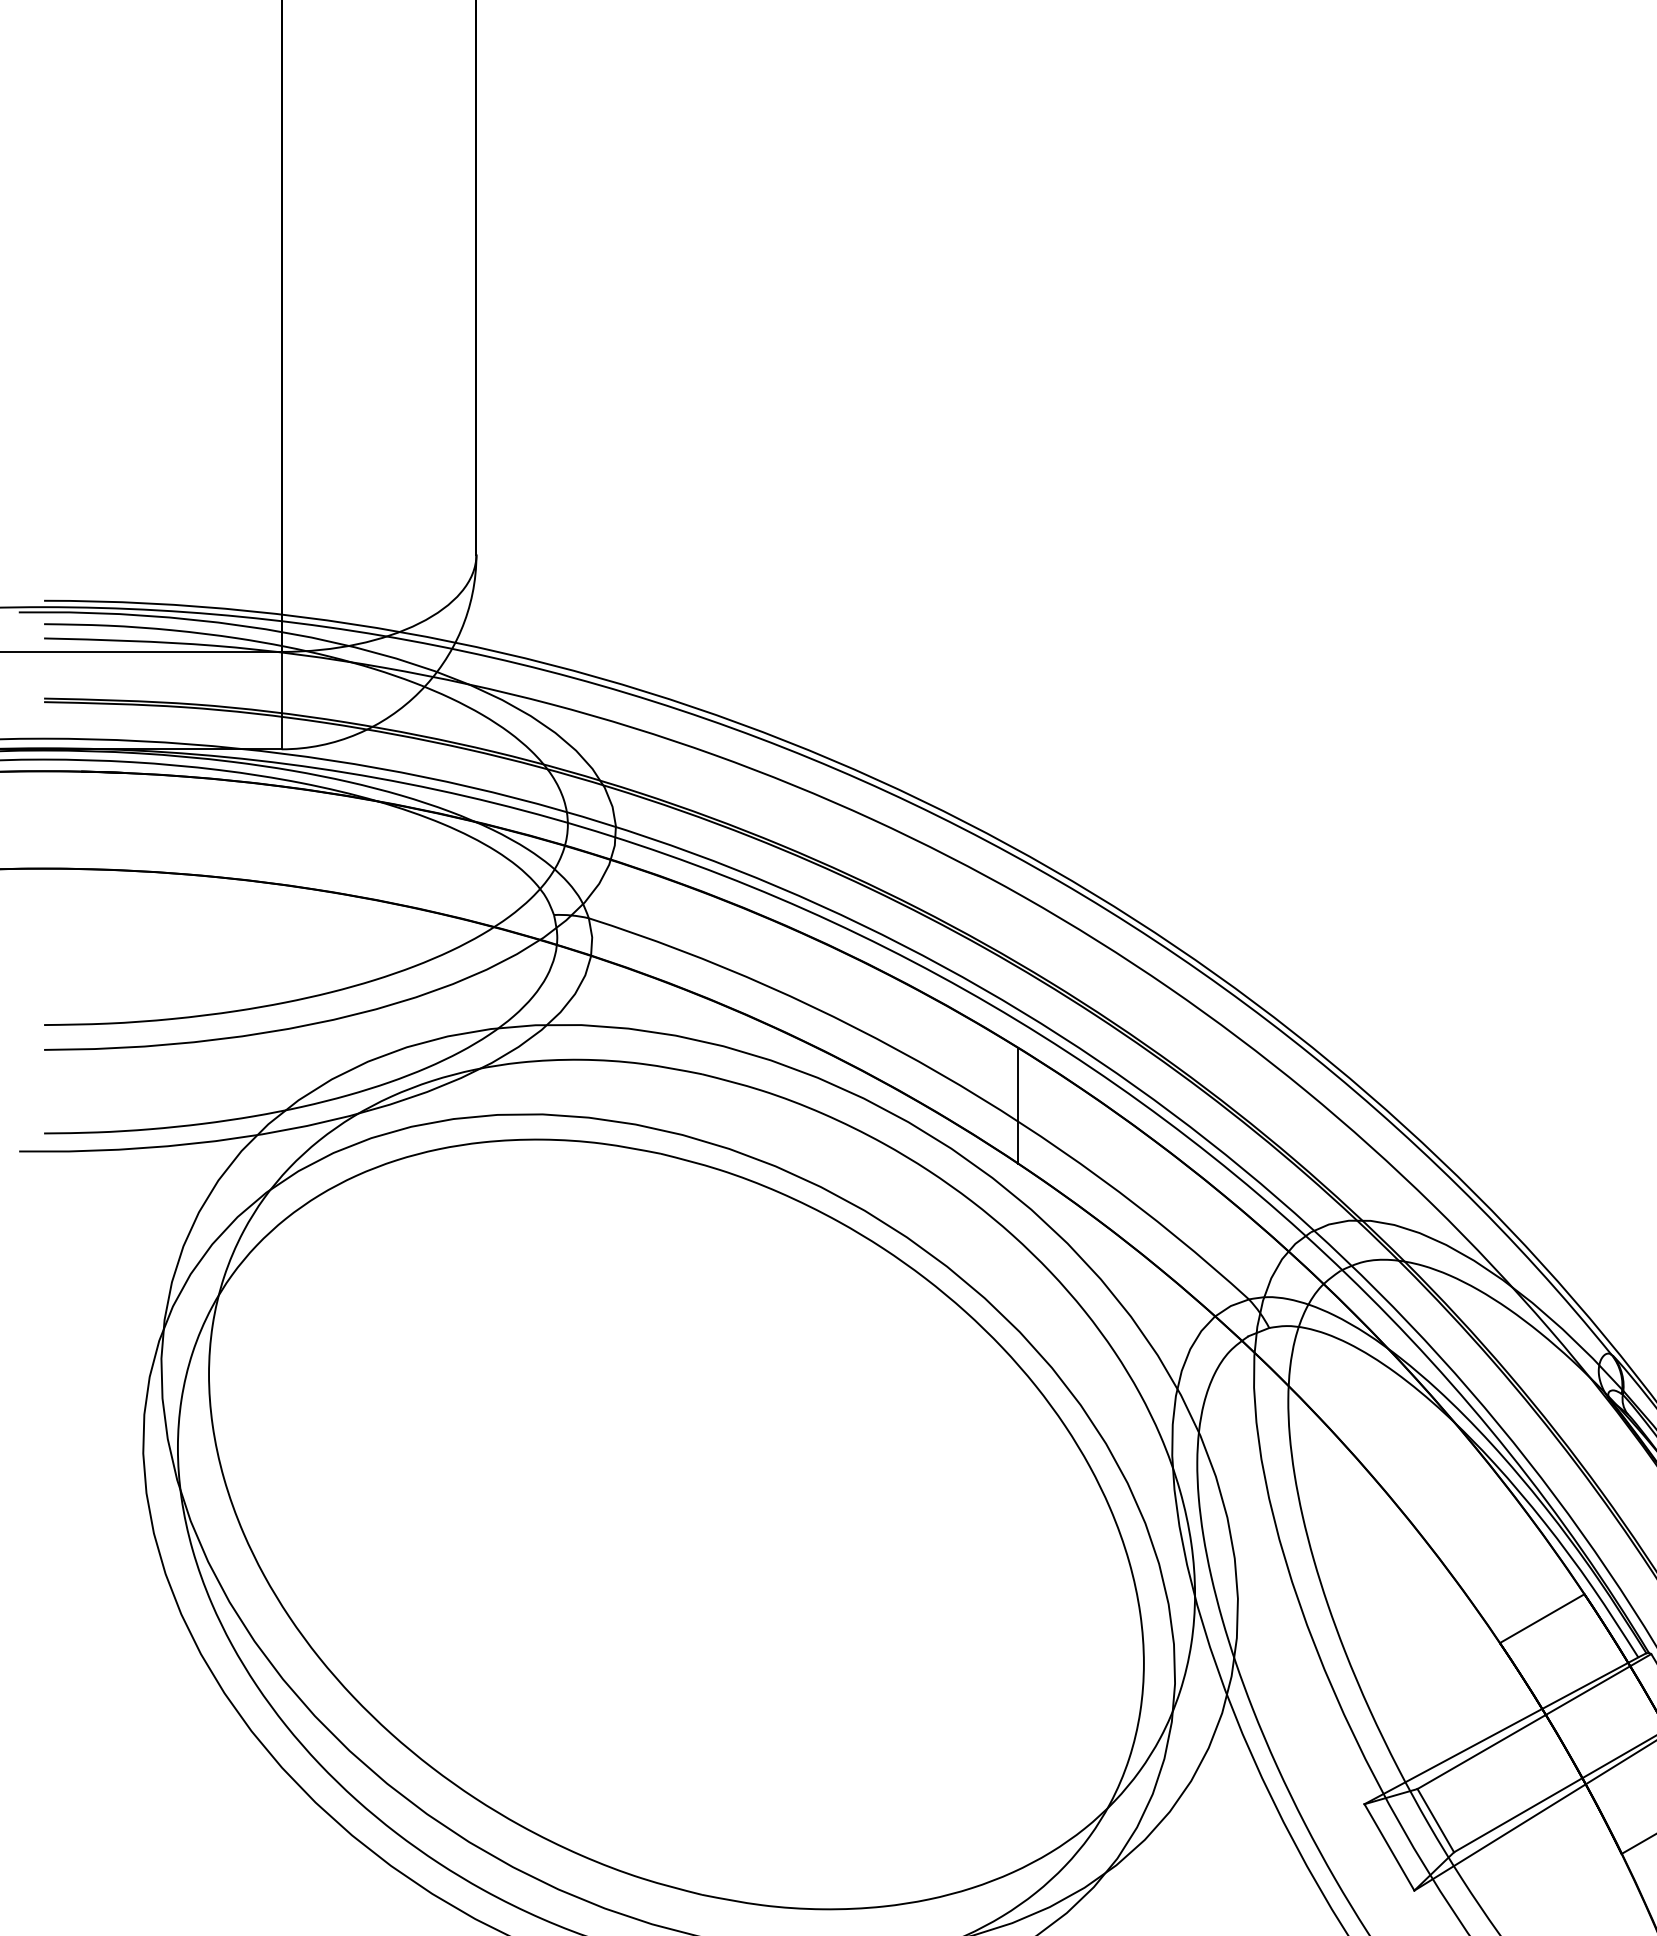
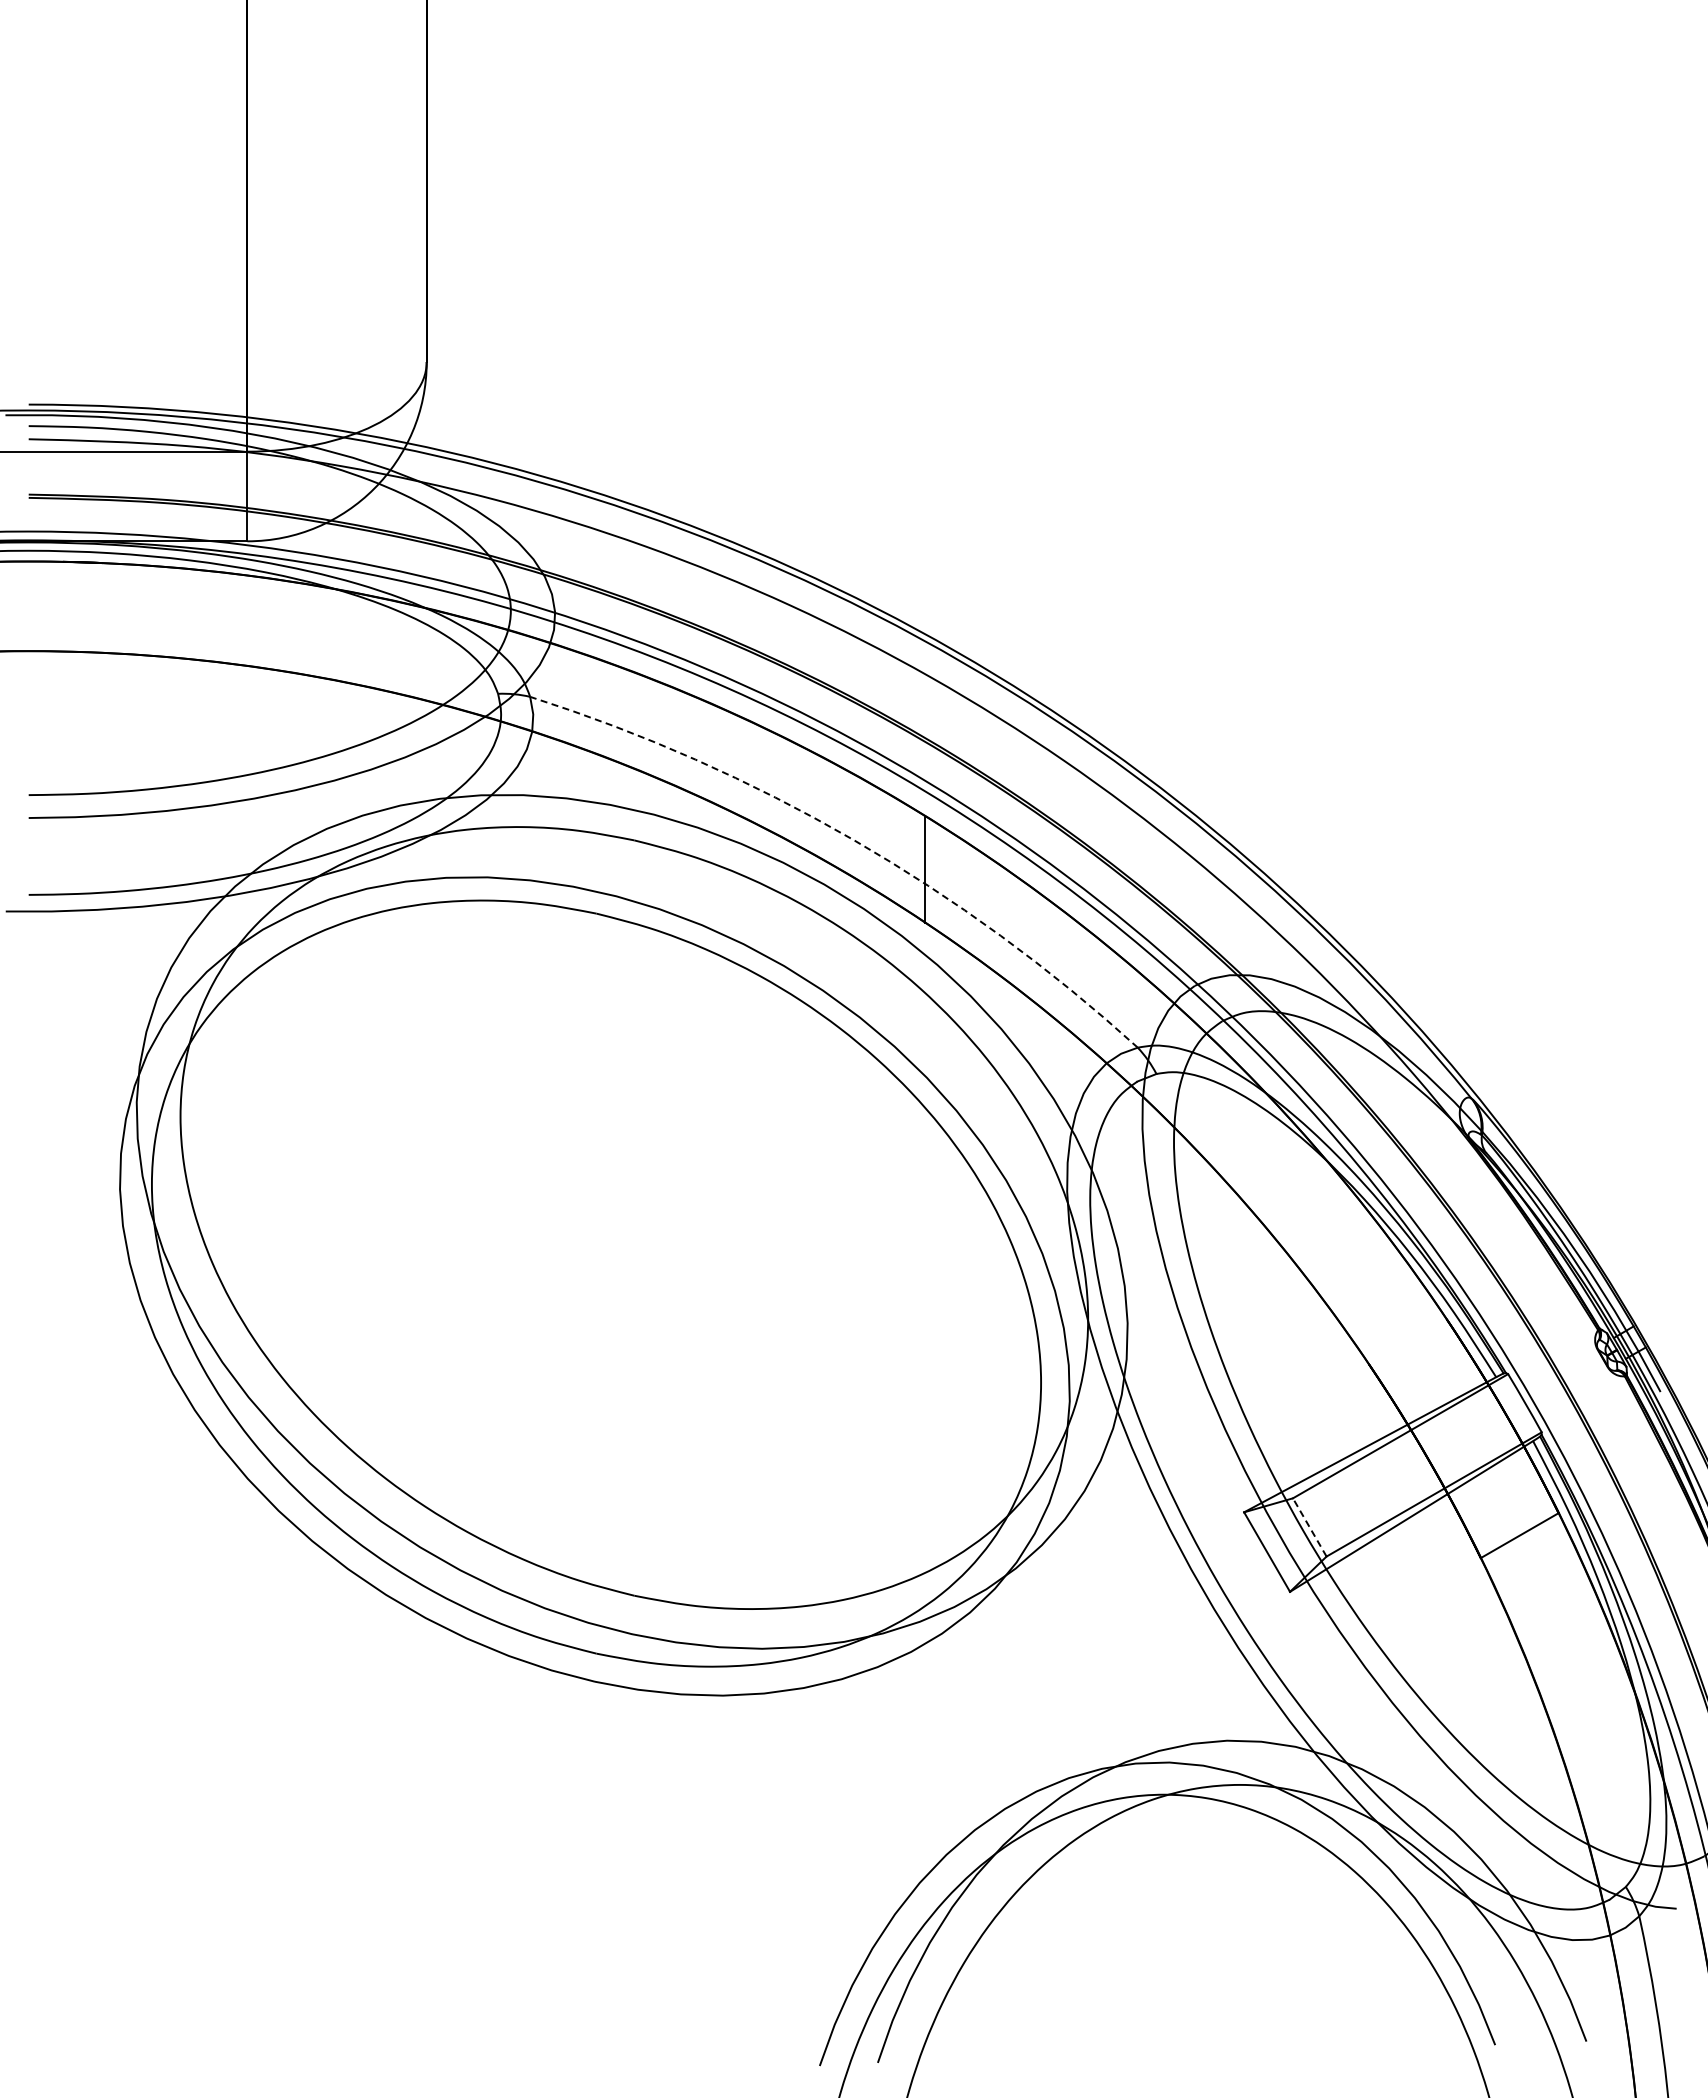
arc: (939, 1073) -> (852, 839), solid -> dashed
line: (1541, 1618) -> (1407, 1341), removed
line: (1435, 1820) -> (1309, 1527), solid -> dashed

